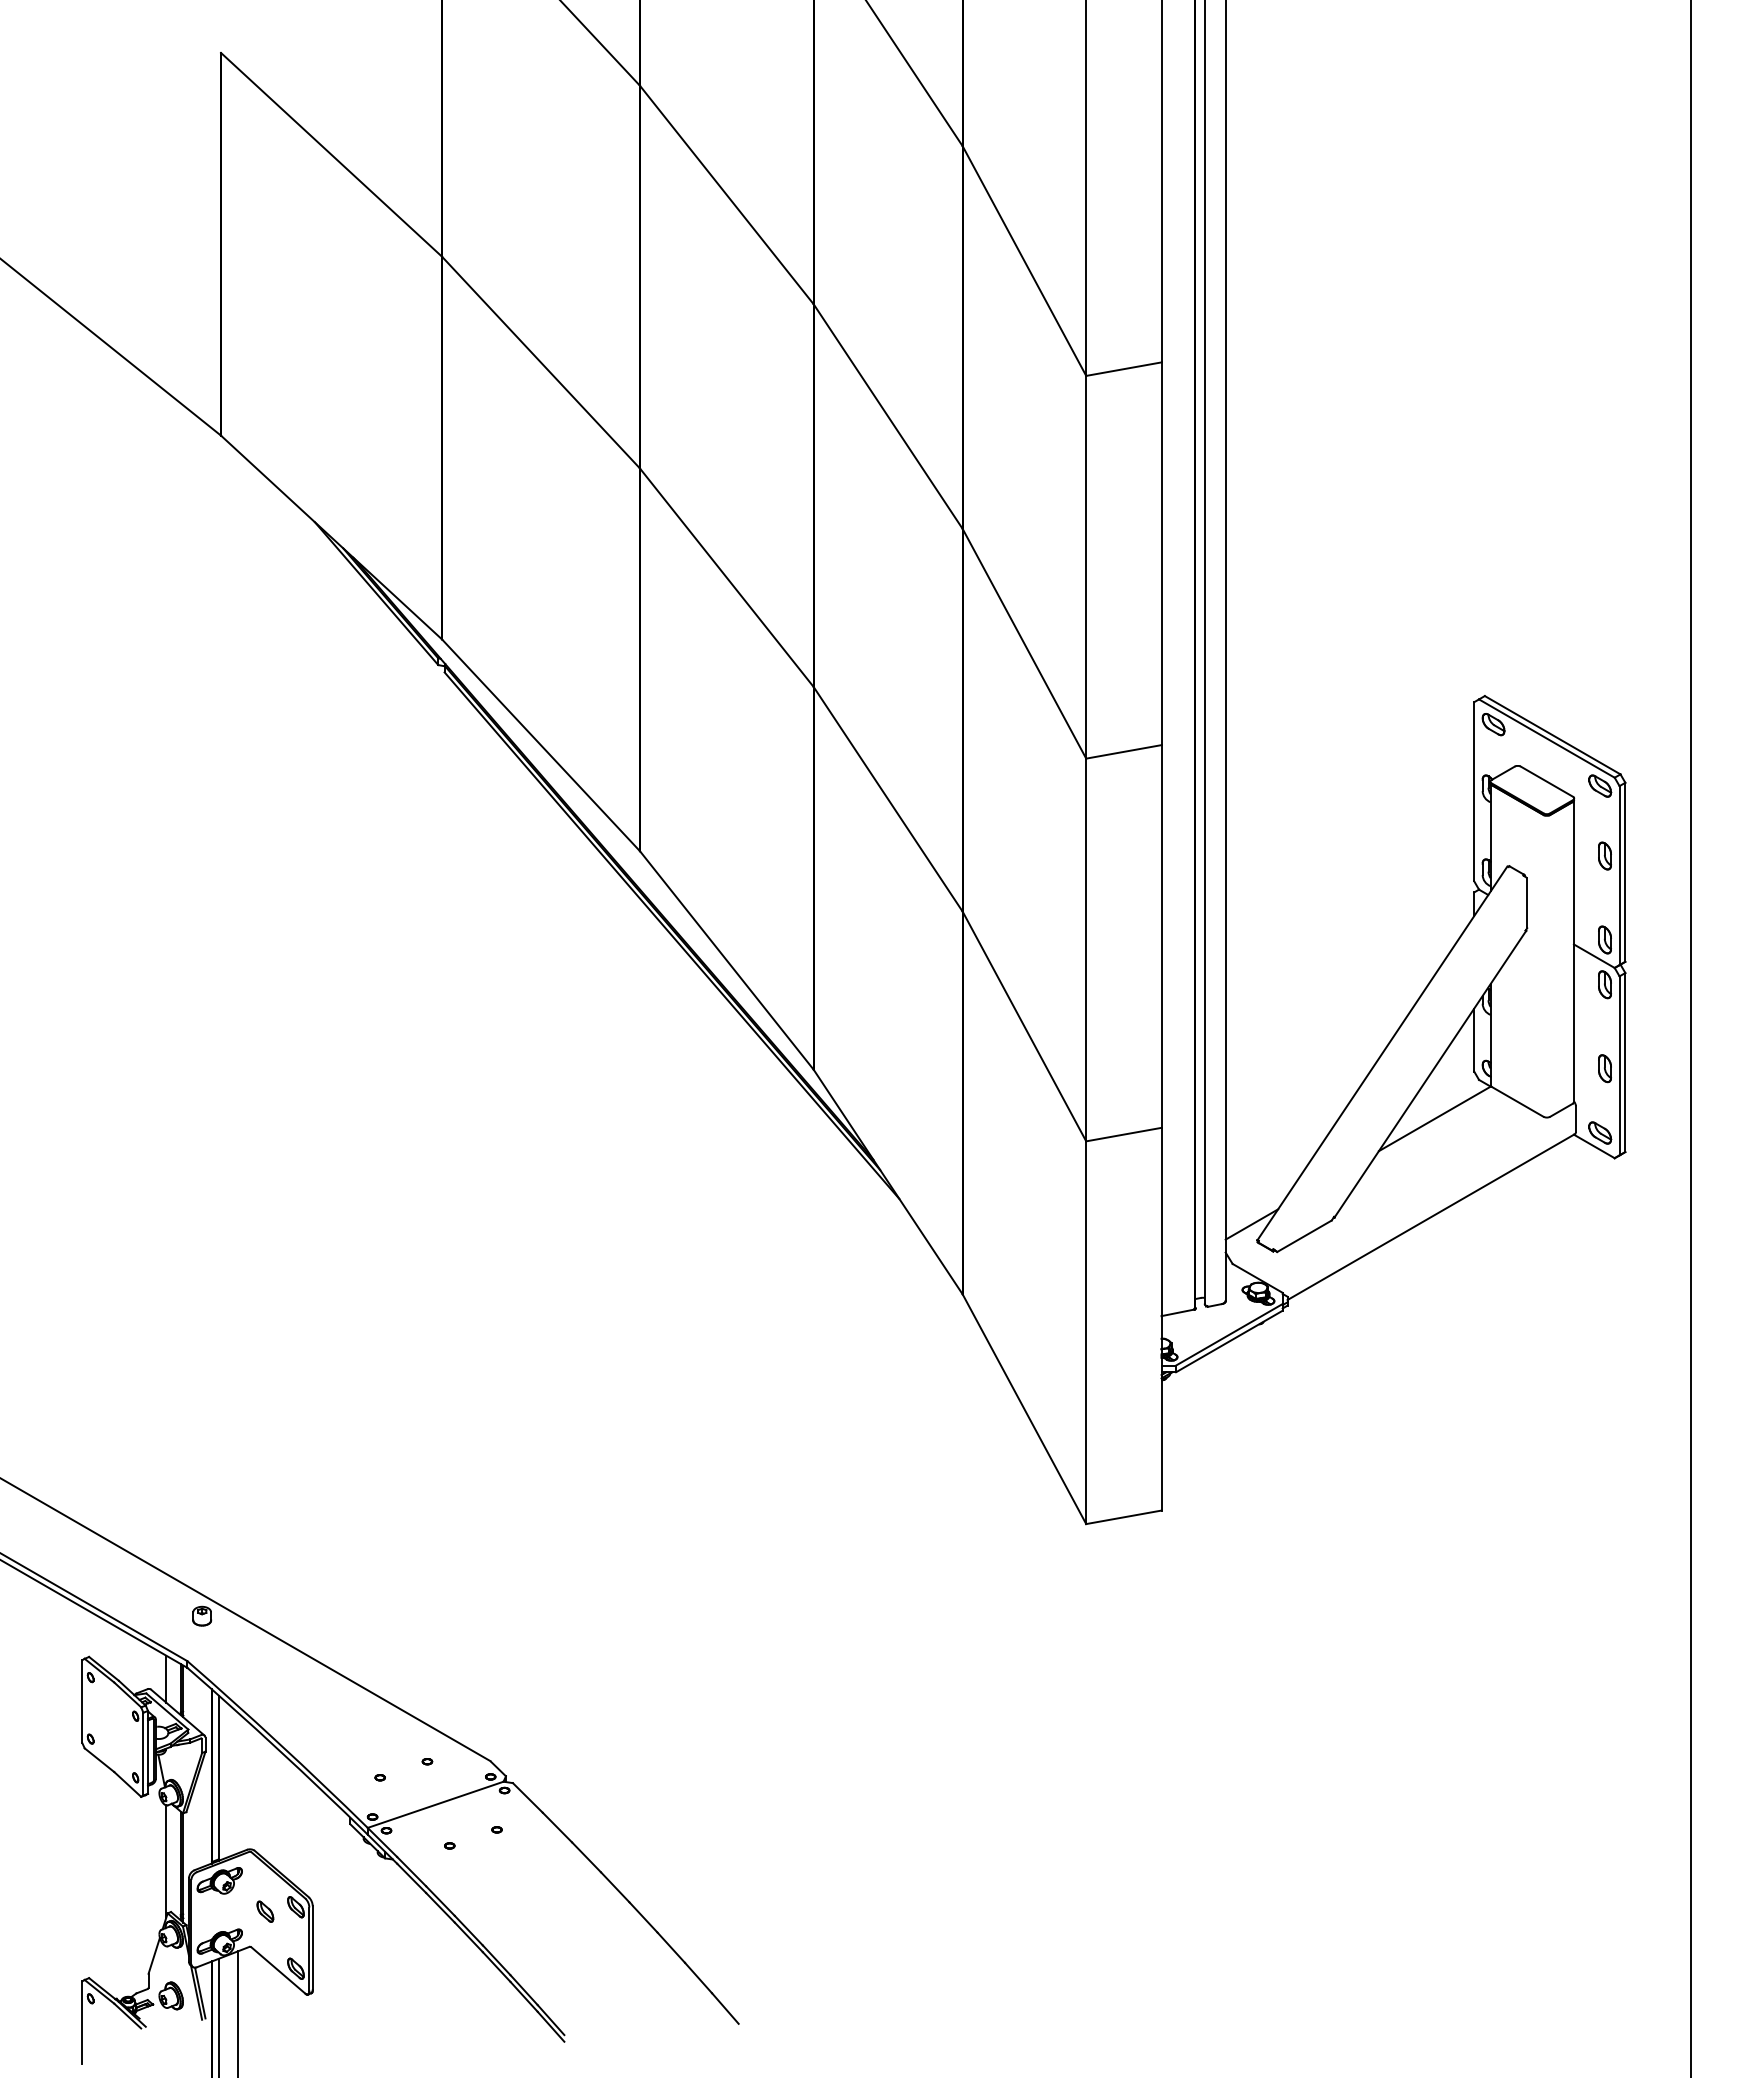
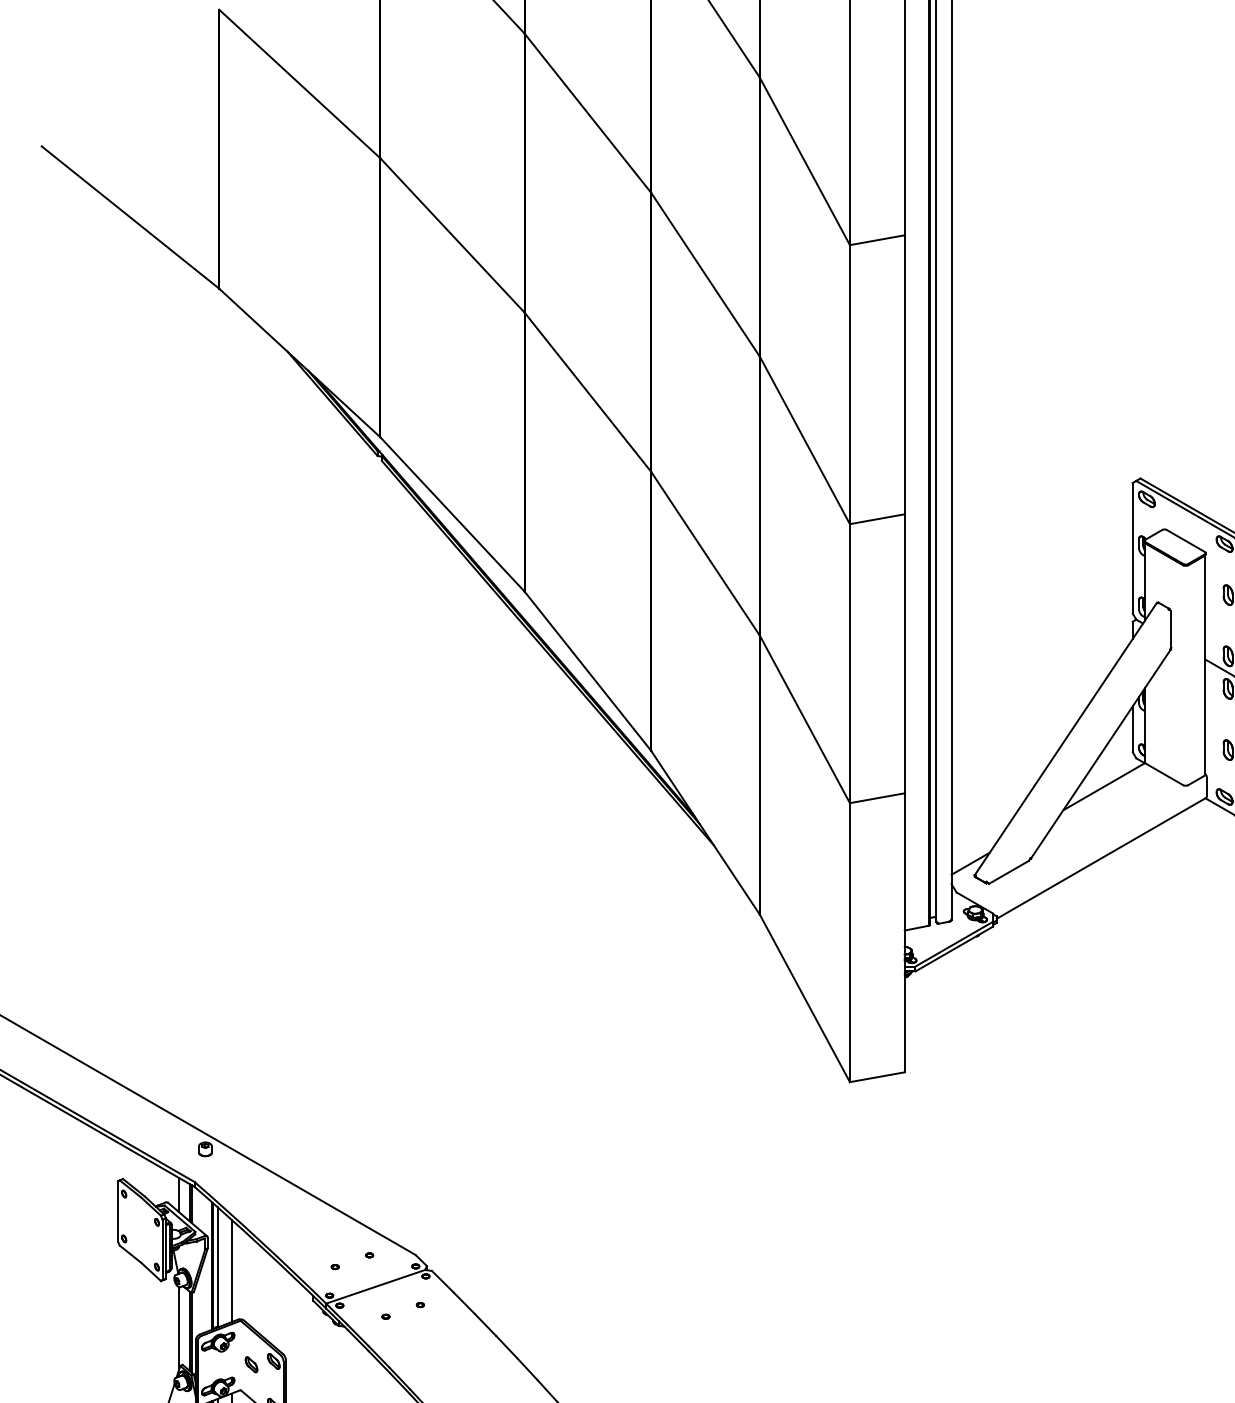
line: (238, 1782) -> (231, 1270), added

